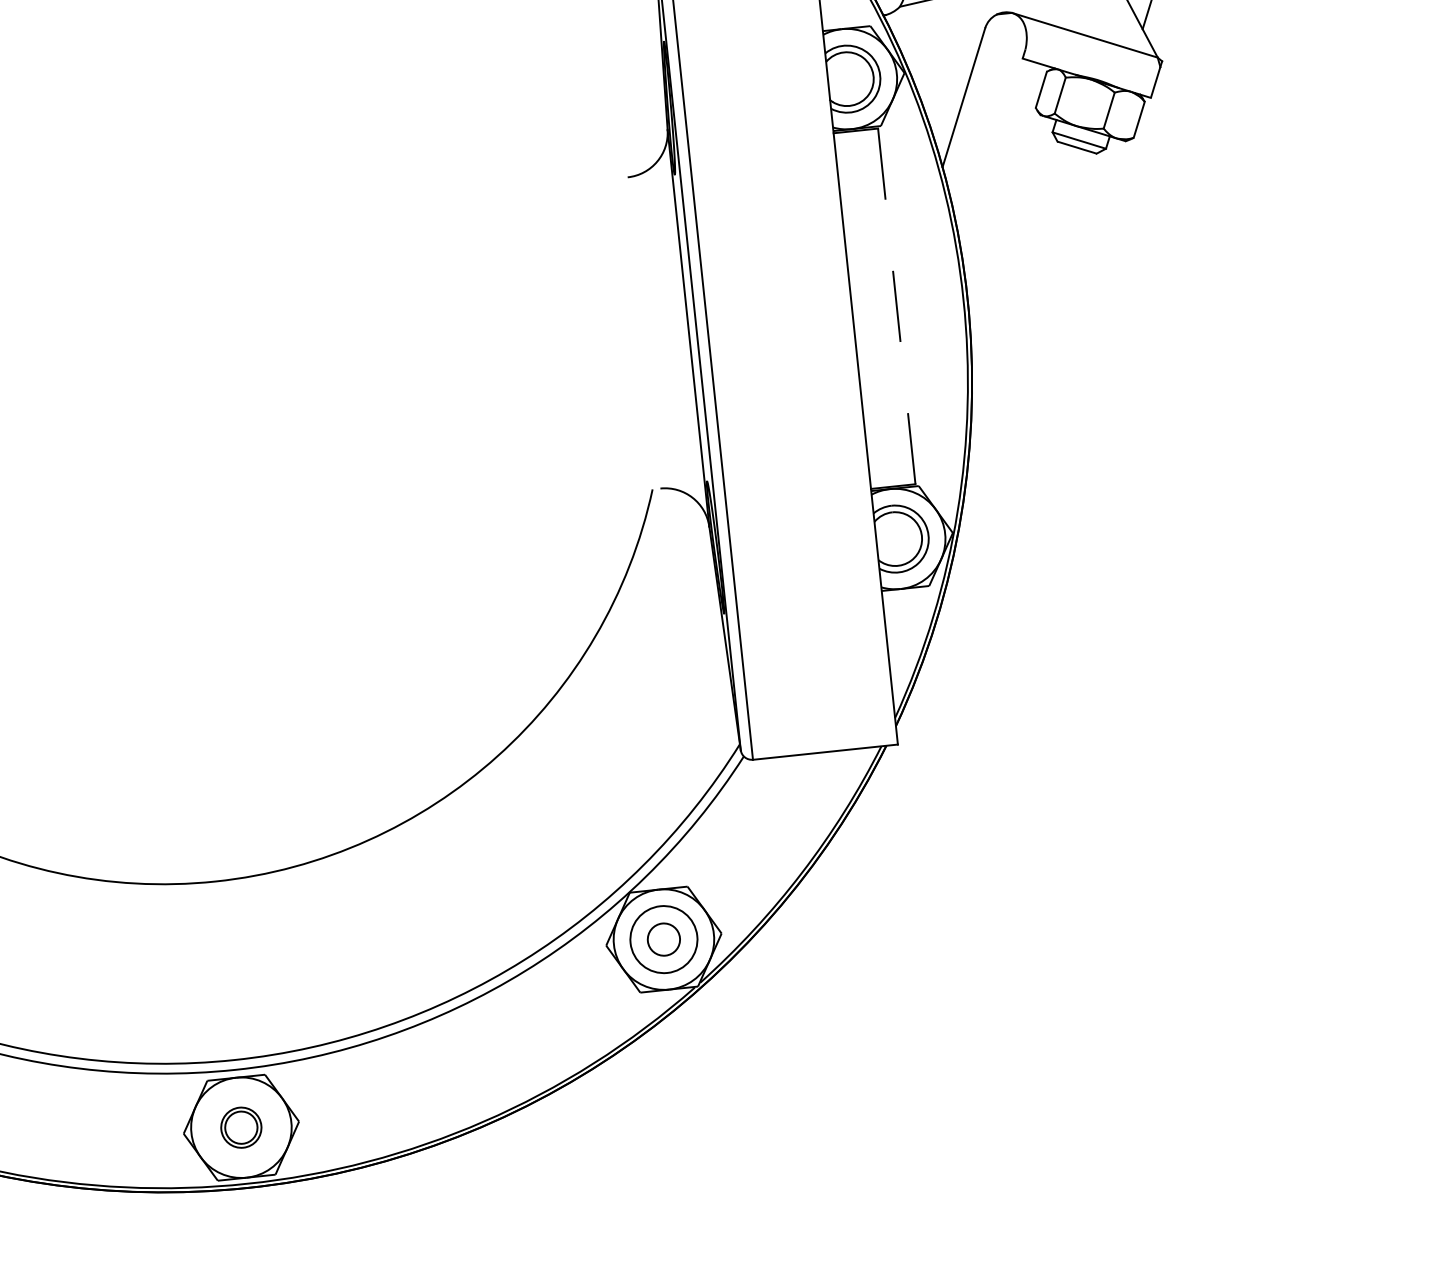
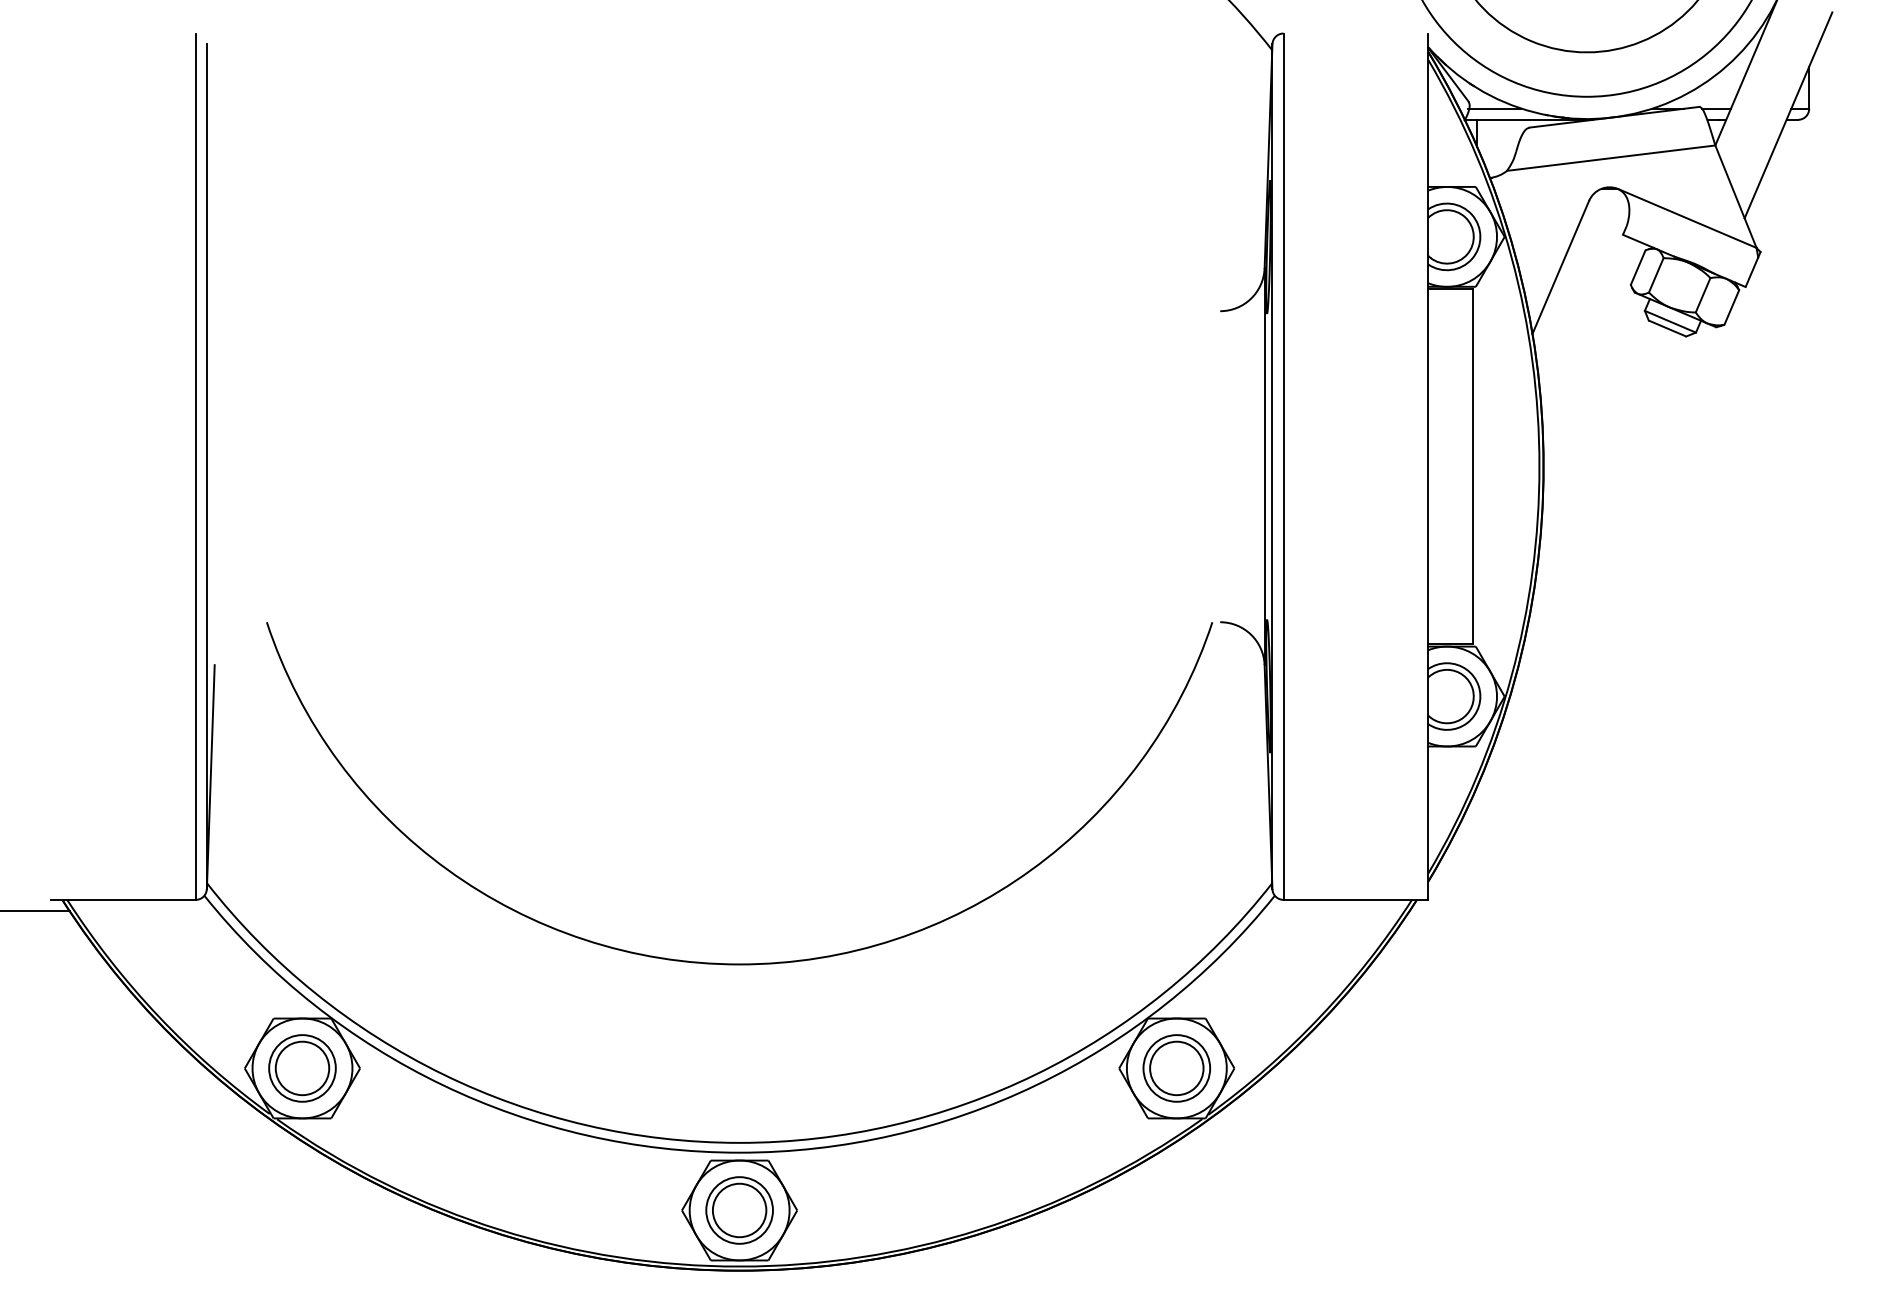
line: (896, 306) -> (1472, 466), dashed -> solid
circle: (663, 939) -> (1176, 1068), size x1.67
part: (241, 1127) -> (739, 1210), size x1.67

